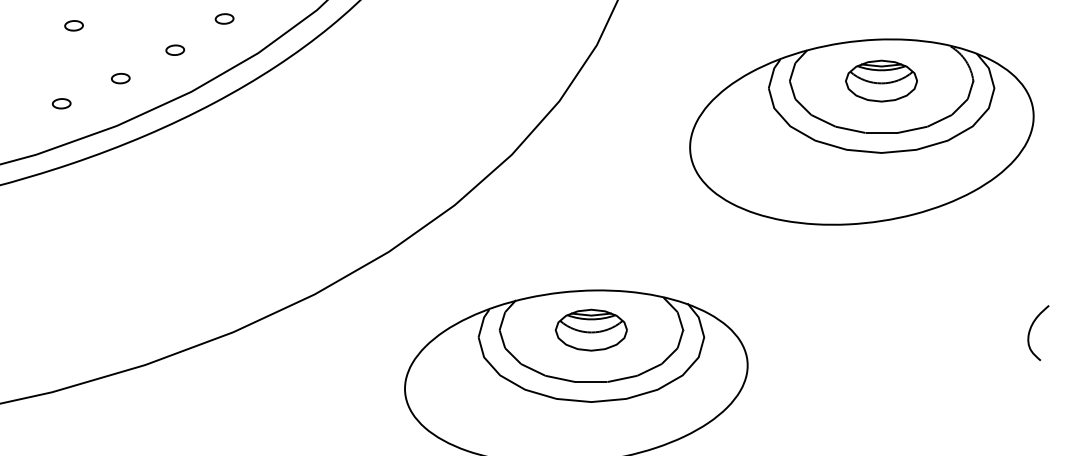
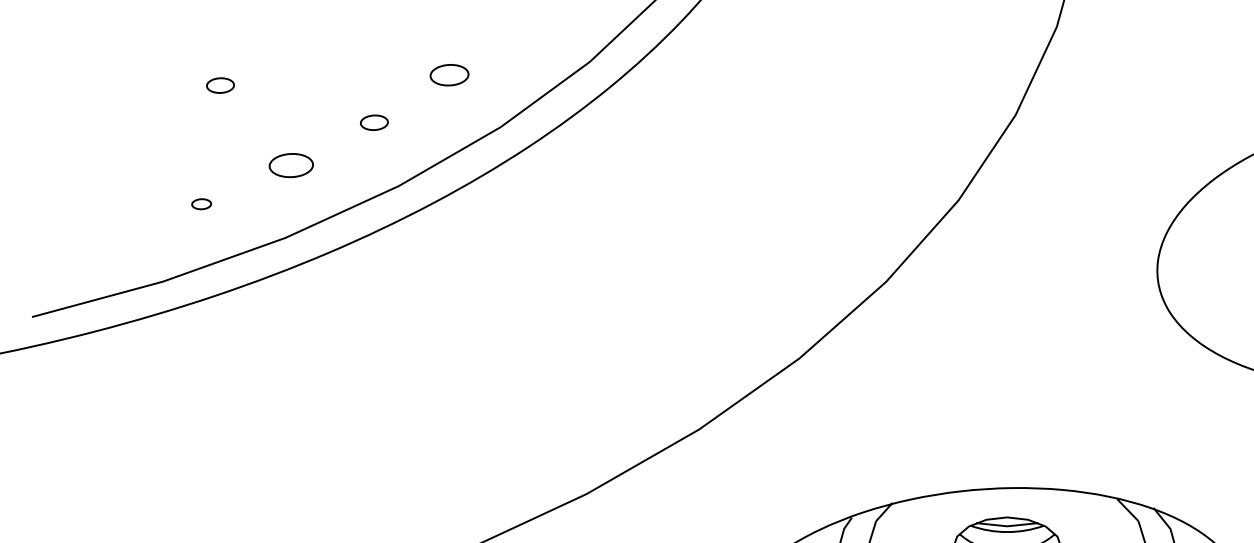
part: (224, 18) -> (449, 74), size x1.4
part: (120, 78) -> (291, 165), size x1.6
part: (61, 103) -> (201, 203), size x0.7

